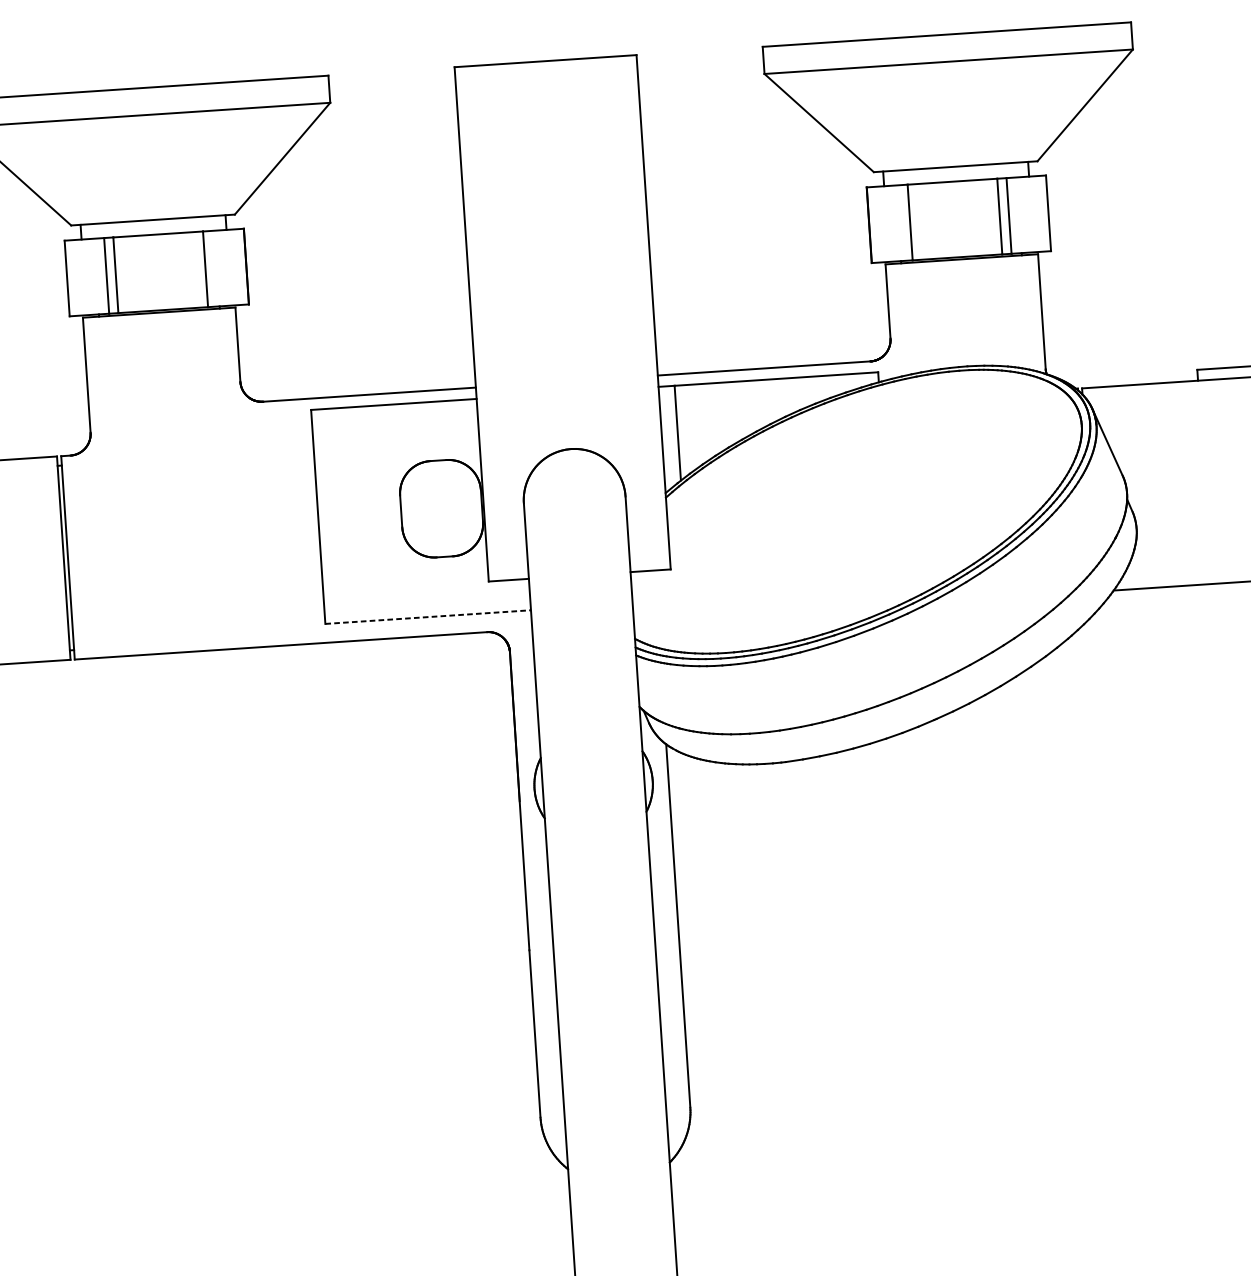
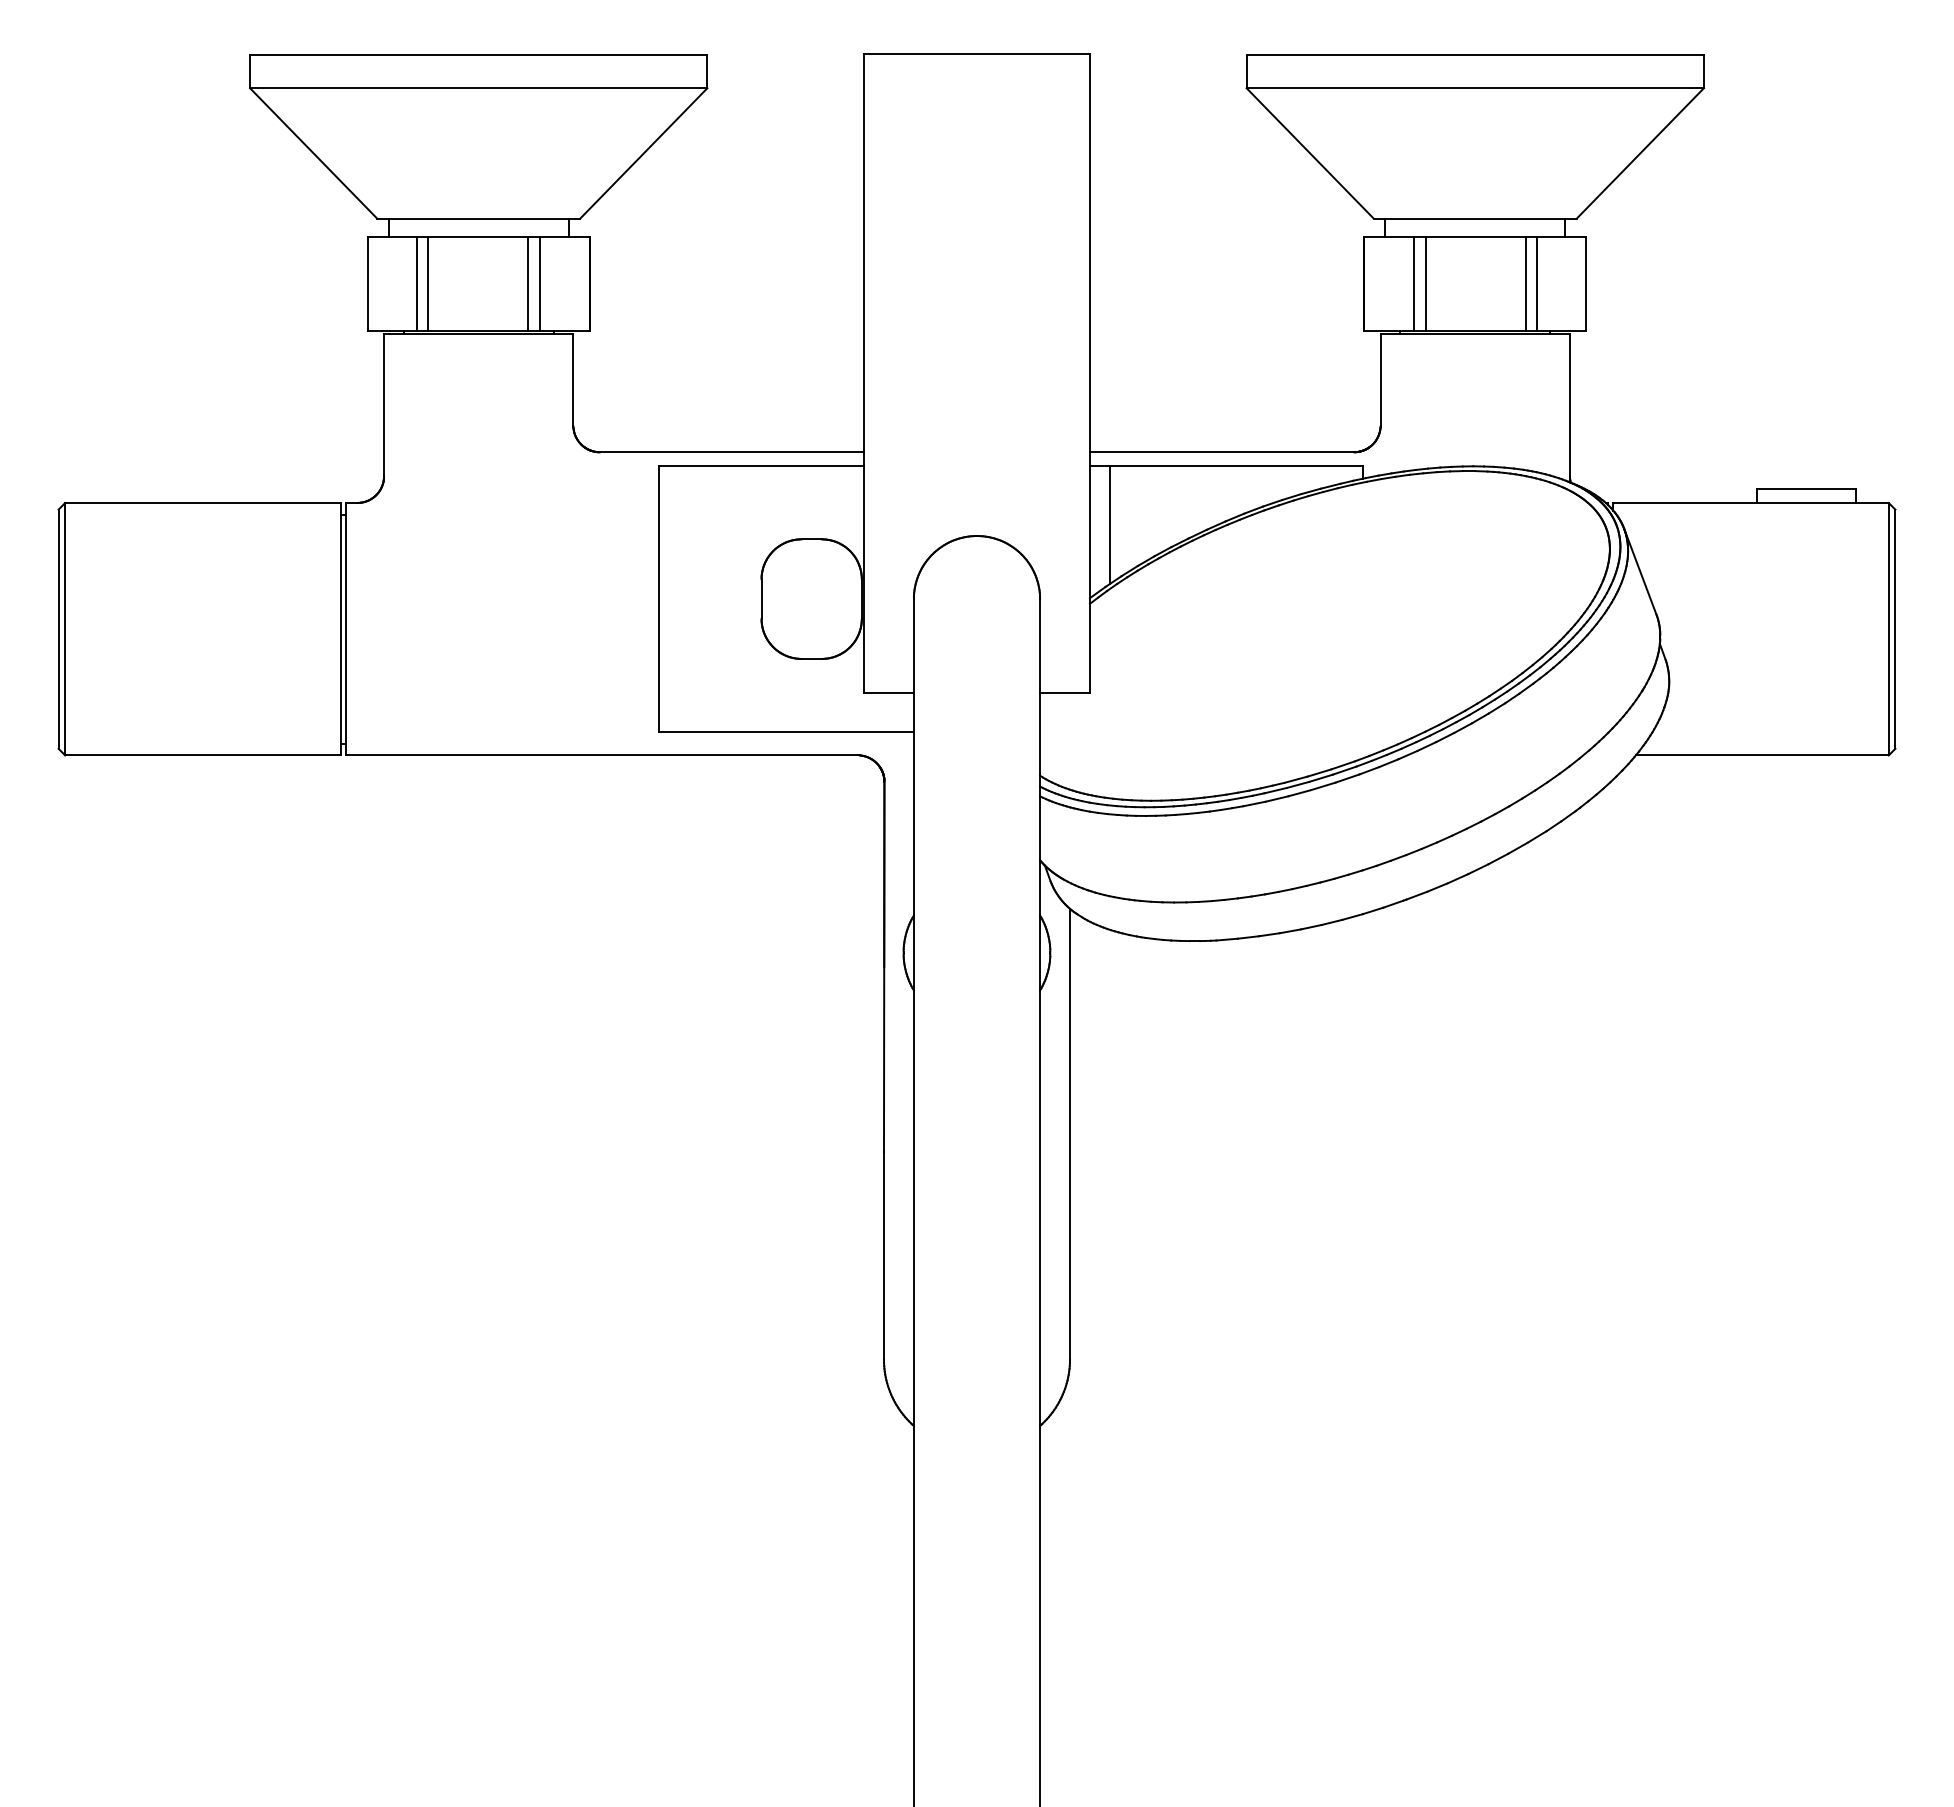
line: (919, 221) -> (1425, 283), added
line: (195, 269) -> (527, 283), added
line: (428, 616) -> (786, 731), dashed -> solid

